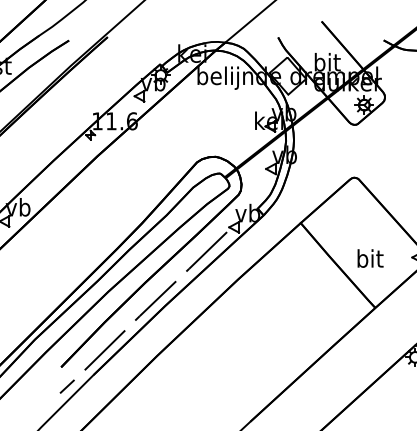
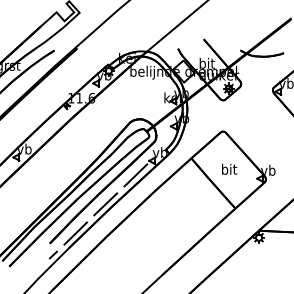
text: (370, 257) -> (229, 168), moved

